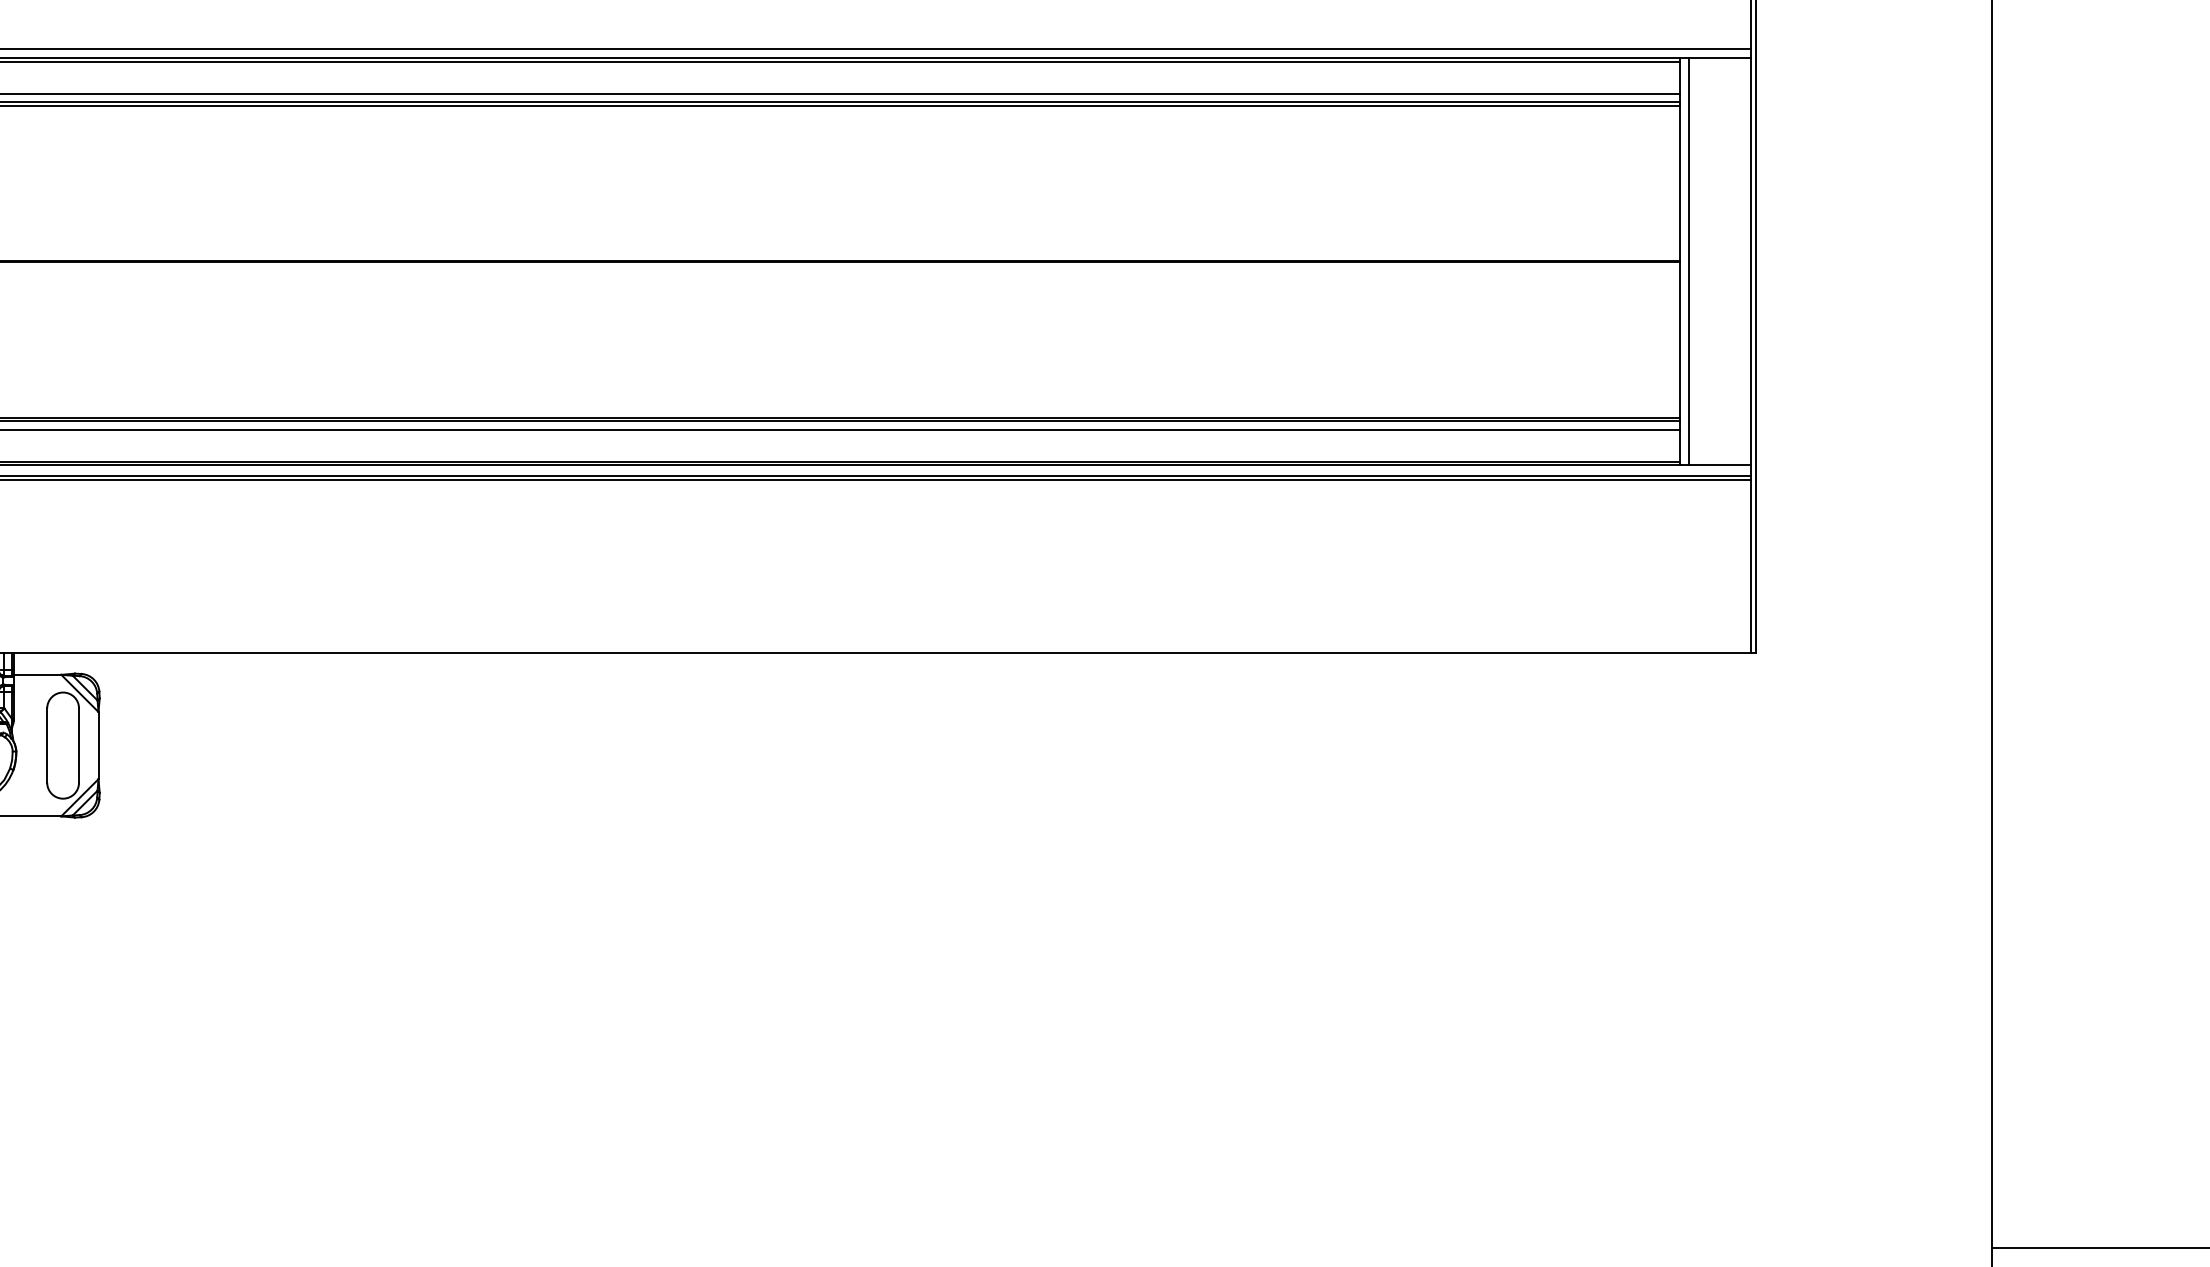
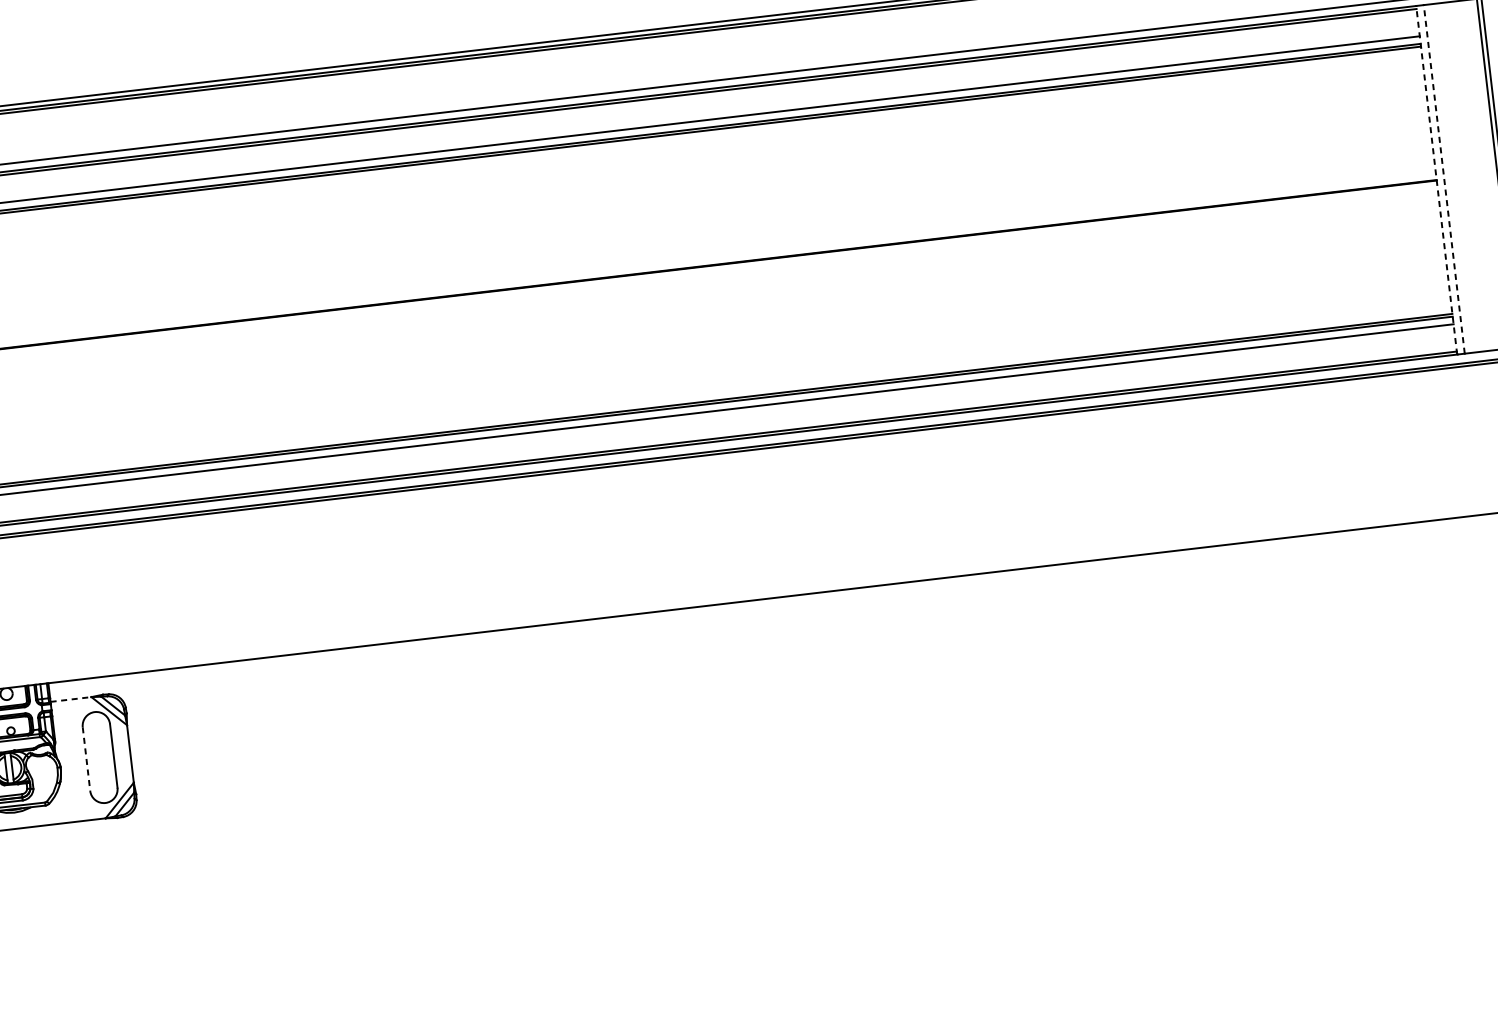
line: (1680, 261) -> (1436, 180), solid -> dashed
line: (1689, 261) -> (1444, 179), solid -> dashed
line: (37, 674) -> (71, 699), solid -> dashed
line: (47, 746) -> (86, 759), solid -> dashed

